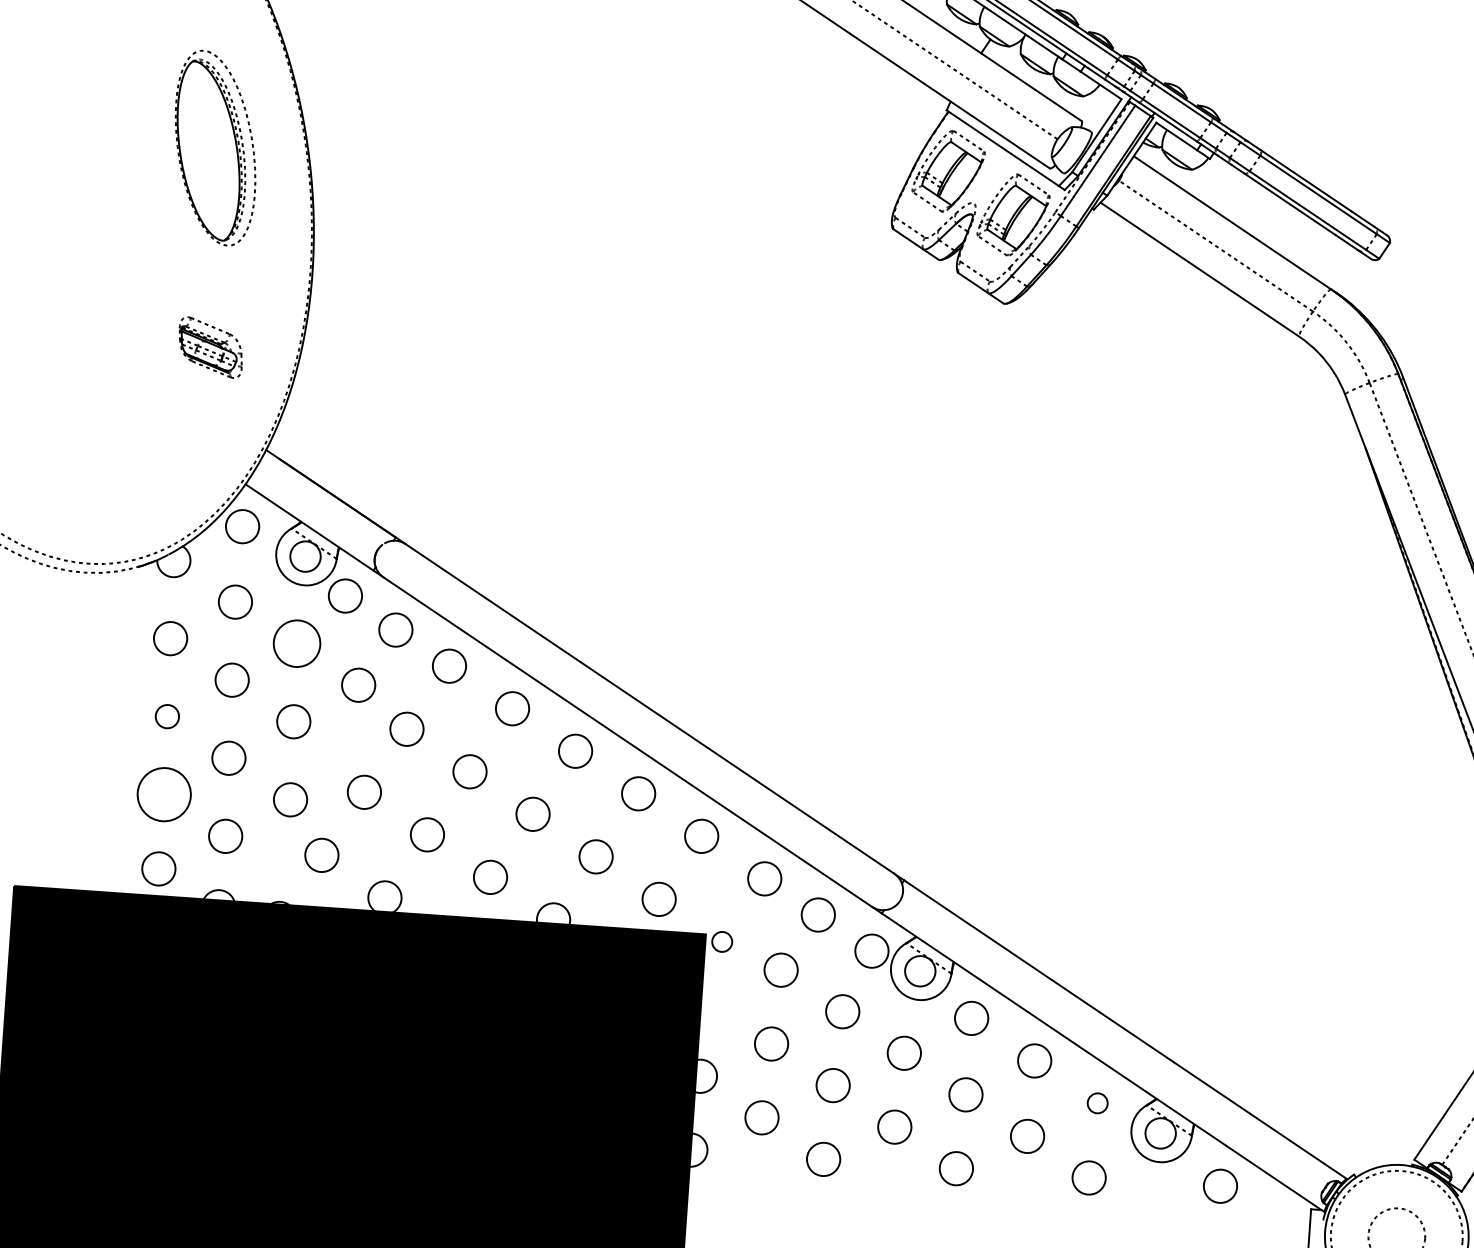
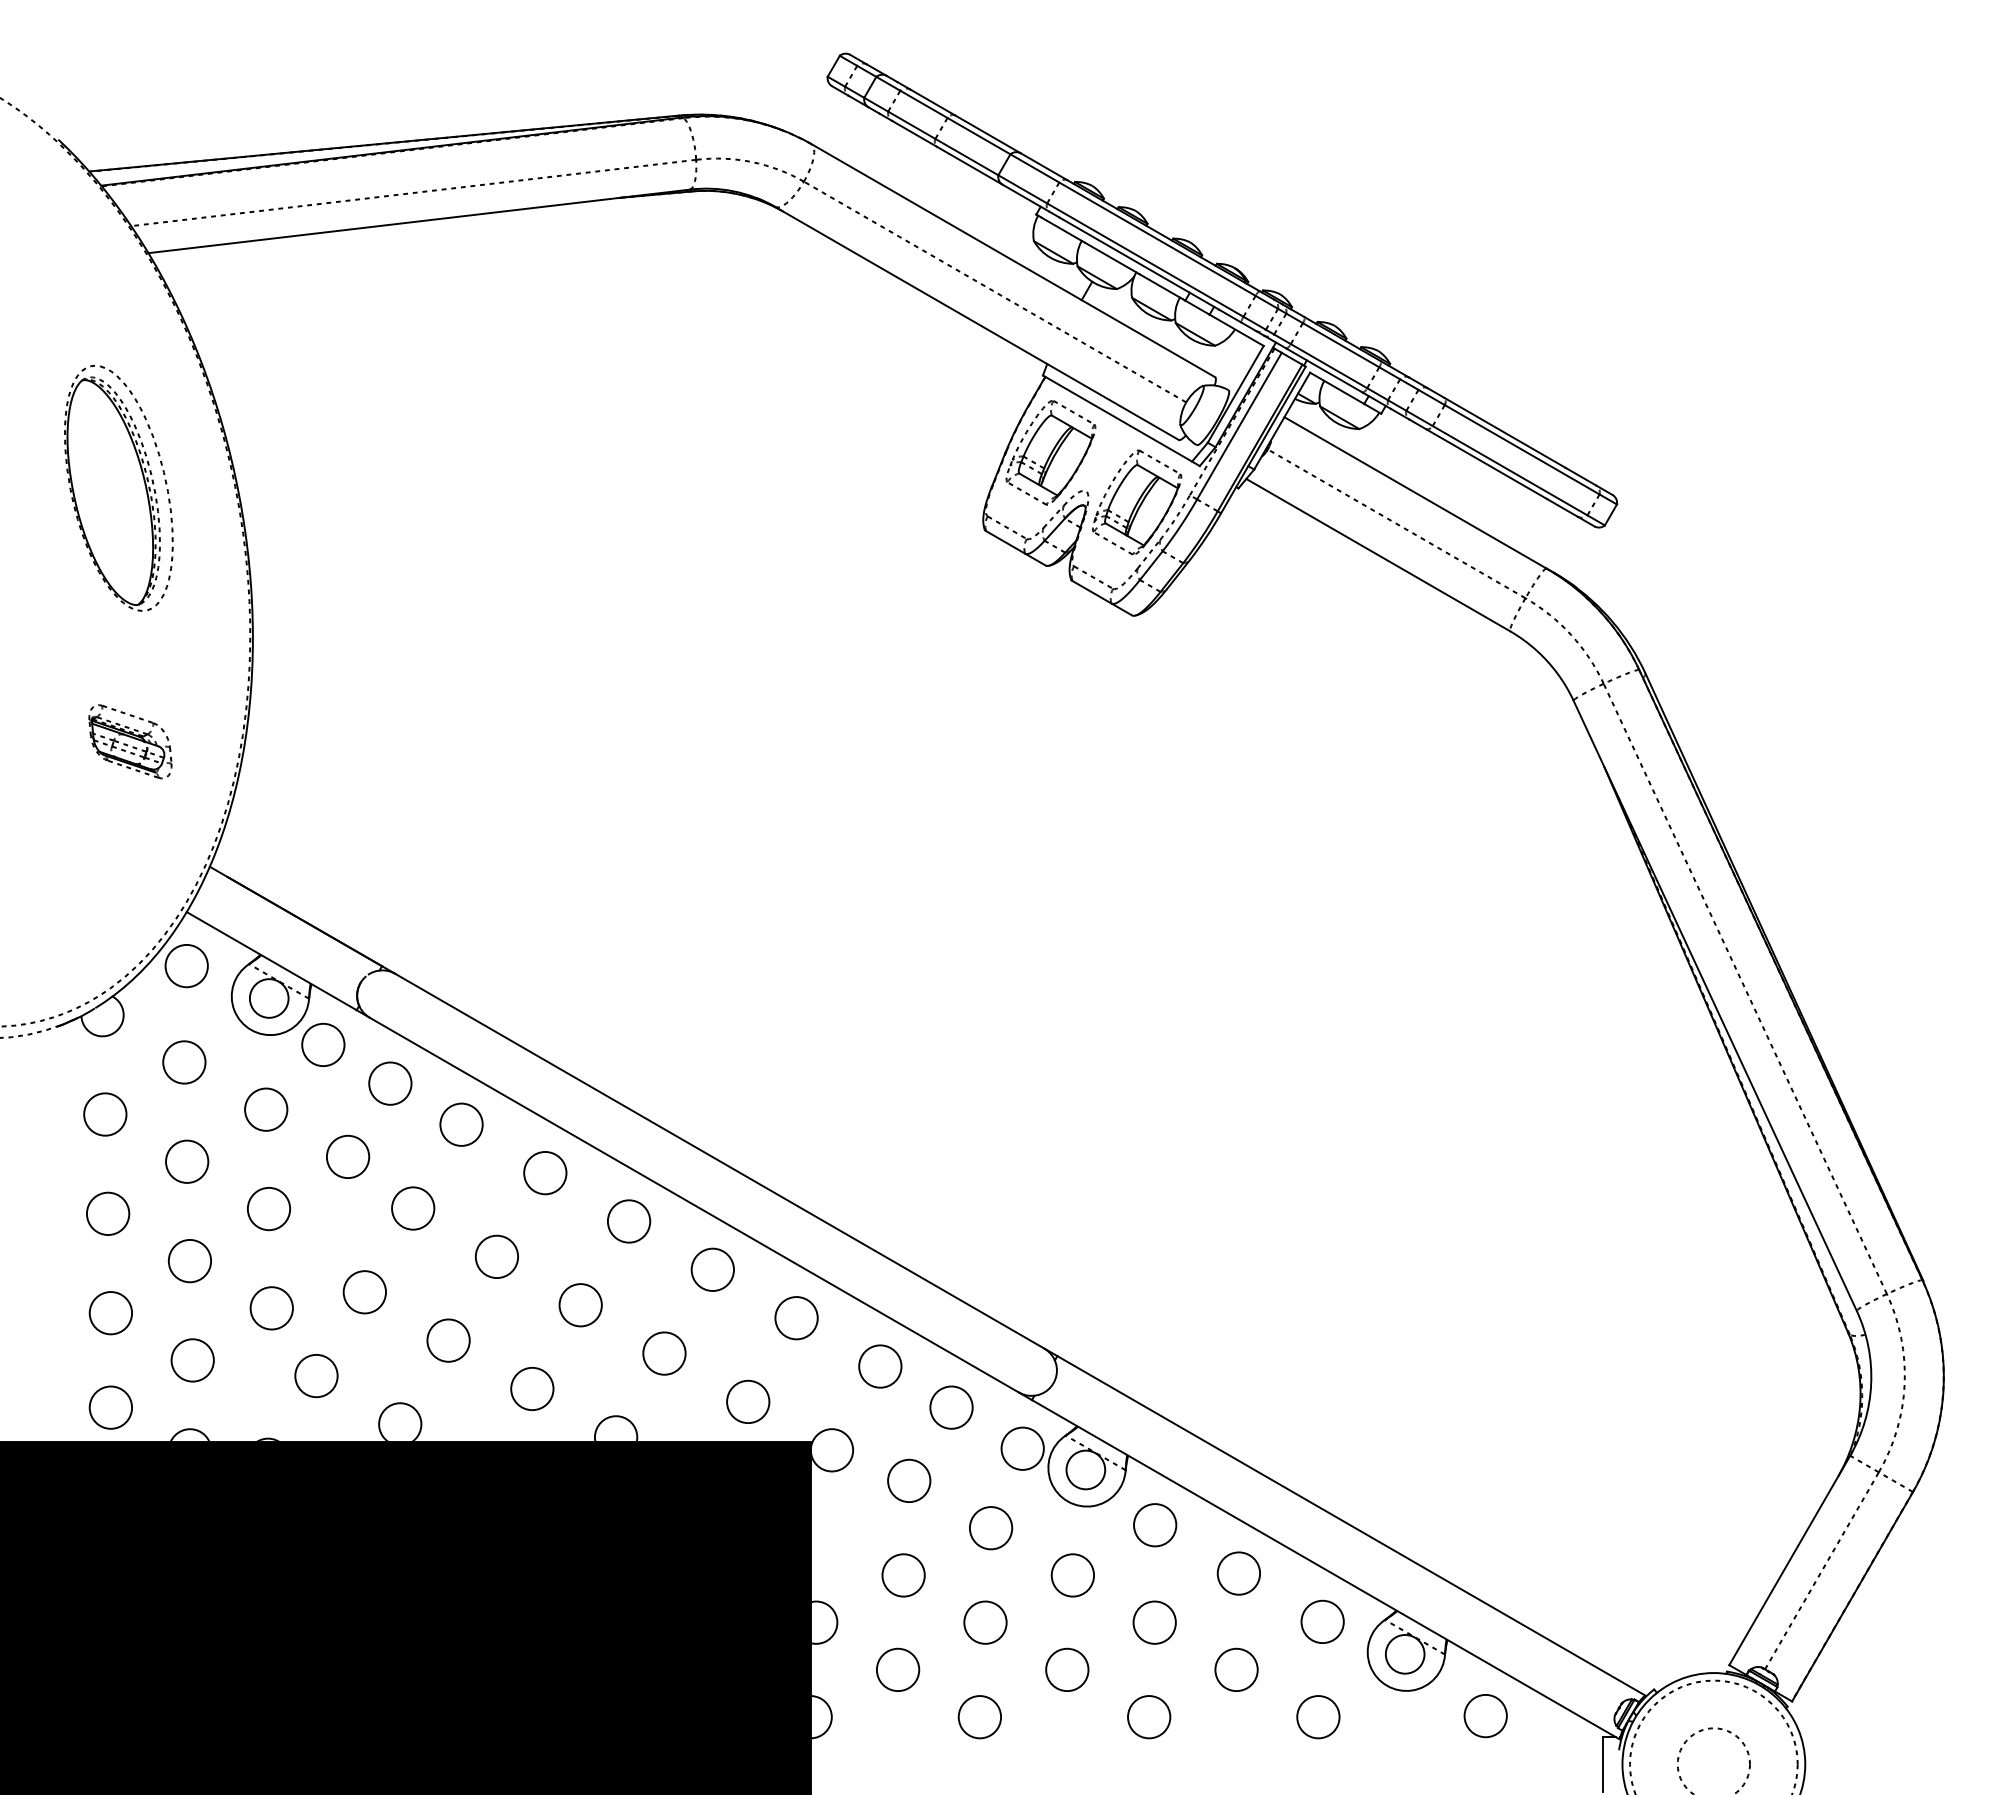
circle: (297, 643) -> (266, 1109), size x0.71
circle: (167, 716) -> (108, 1213), size x1.43
circle: (163, 795) -> (110, 1313), size x0.62
circle: (721, 942) -> (831, 1450), size x1.67
circle: (1097, 1103) -> (1322, 1621), size x1.67

